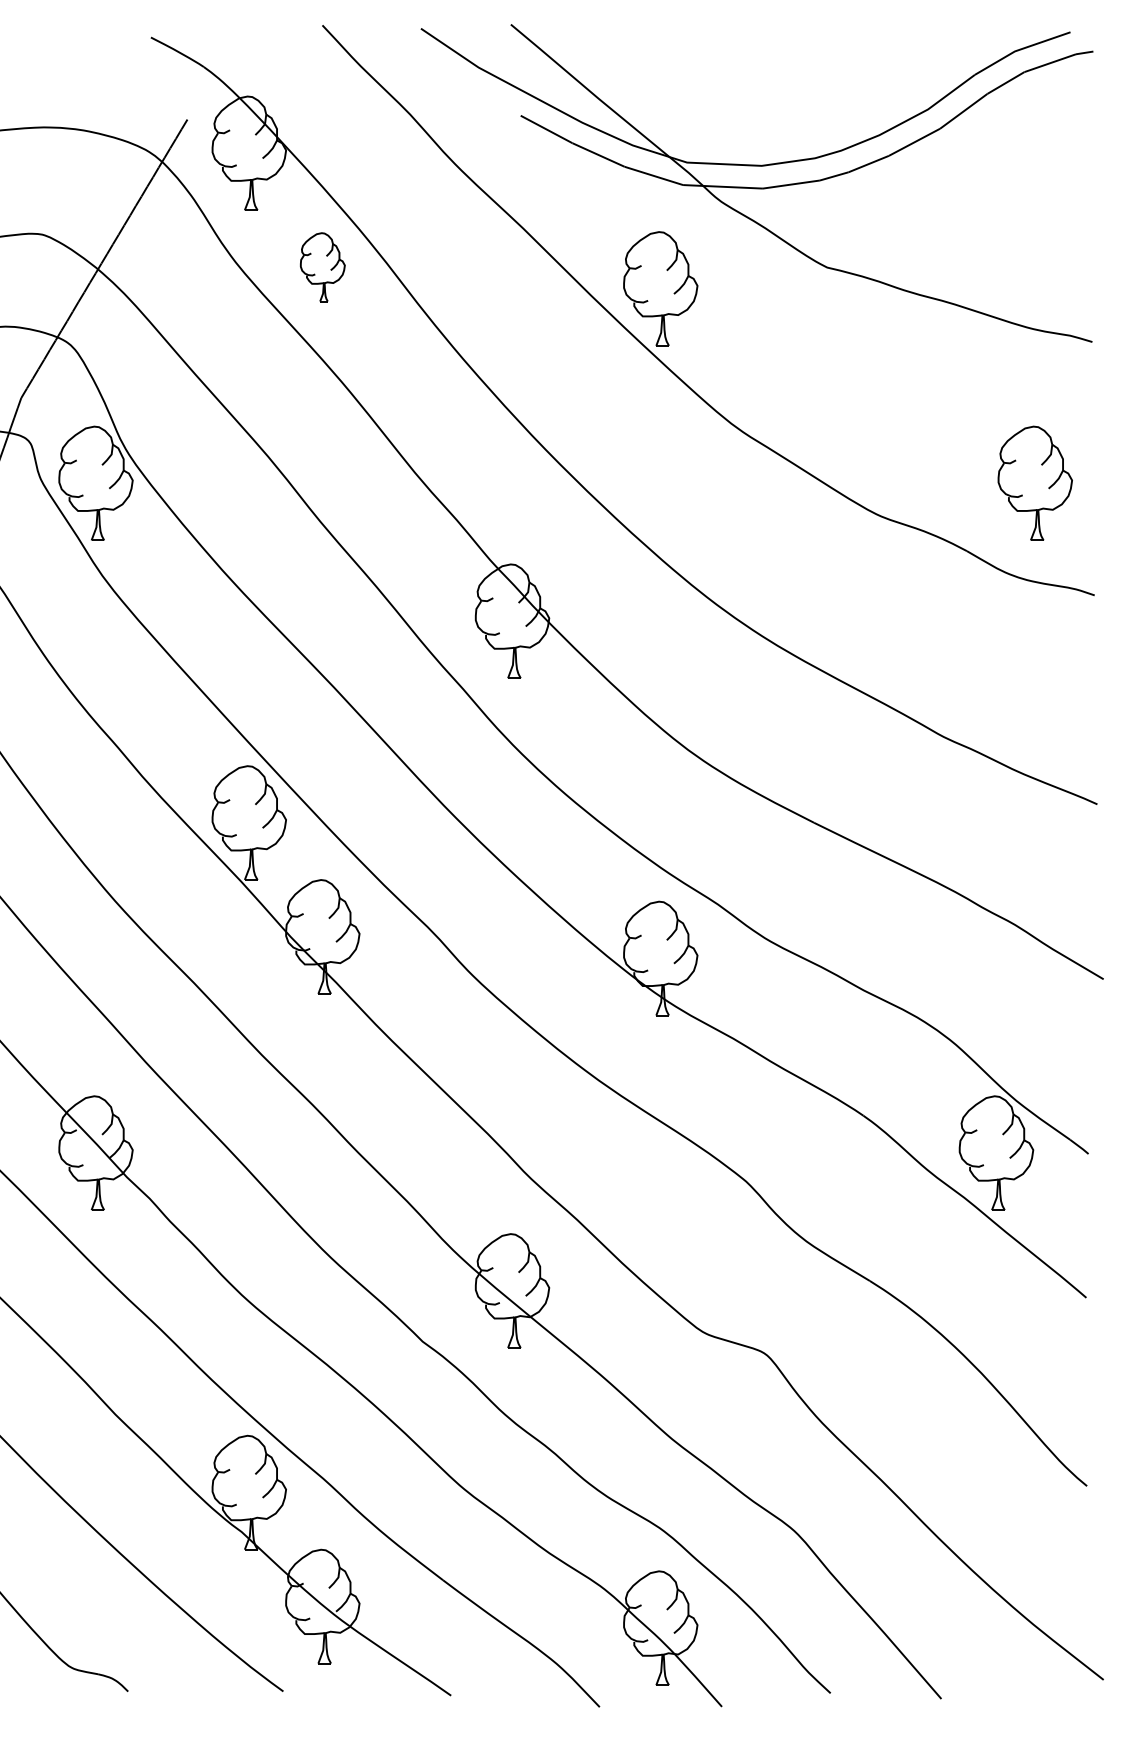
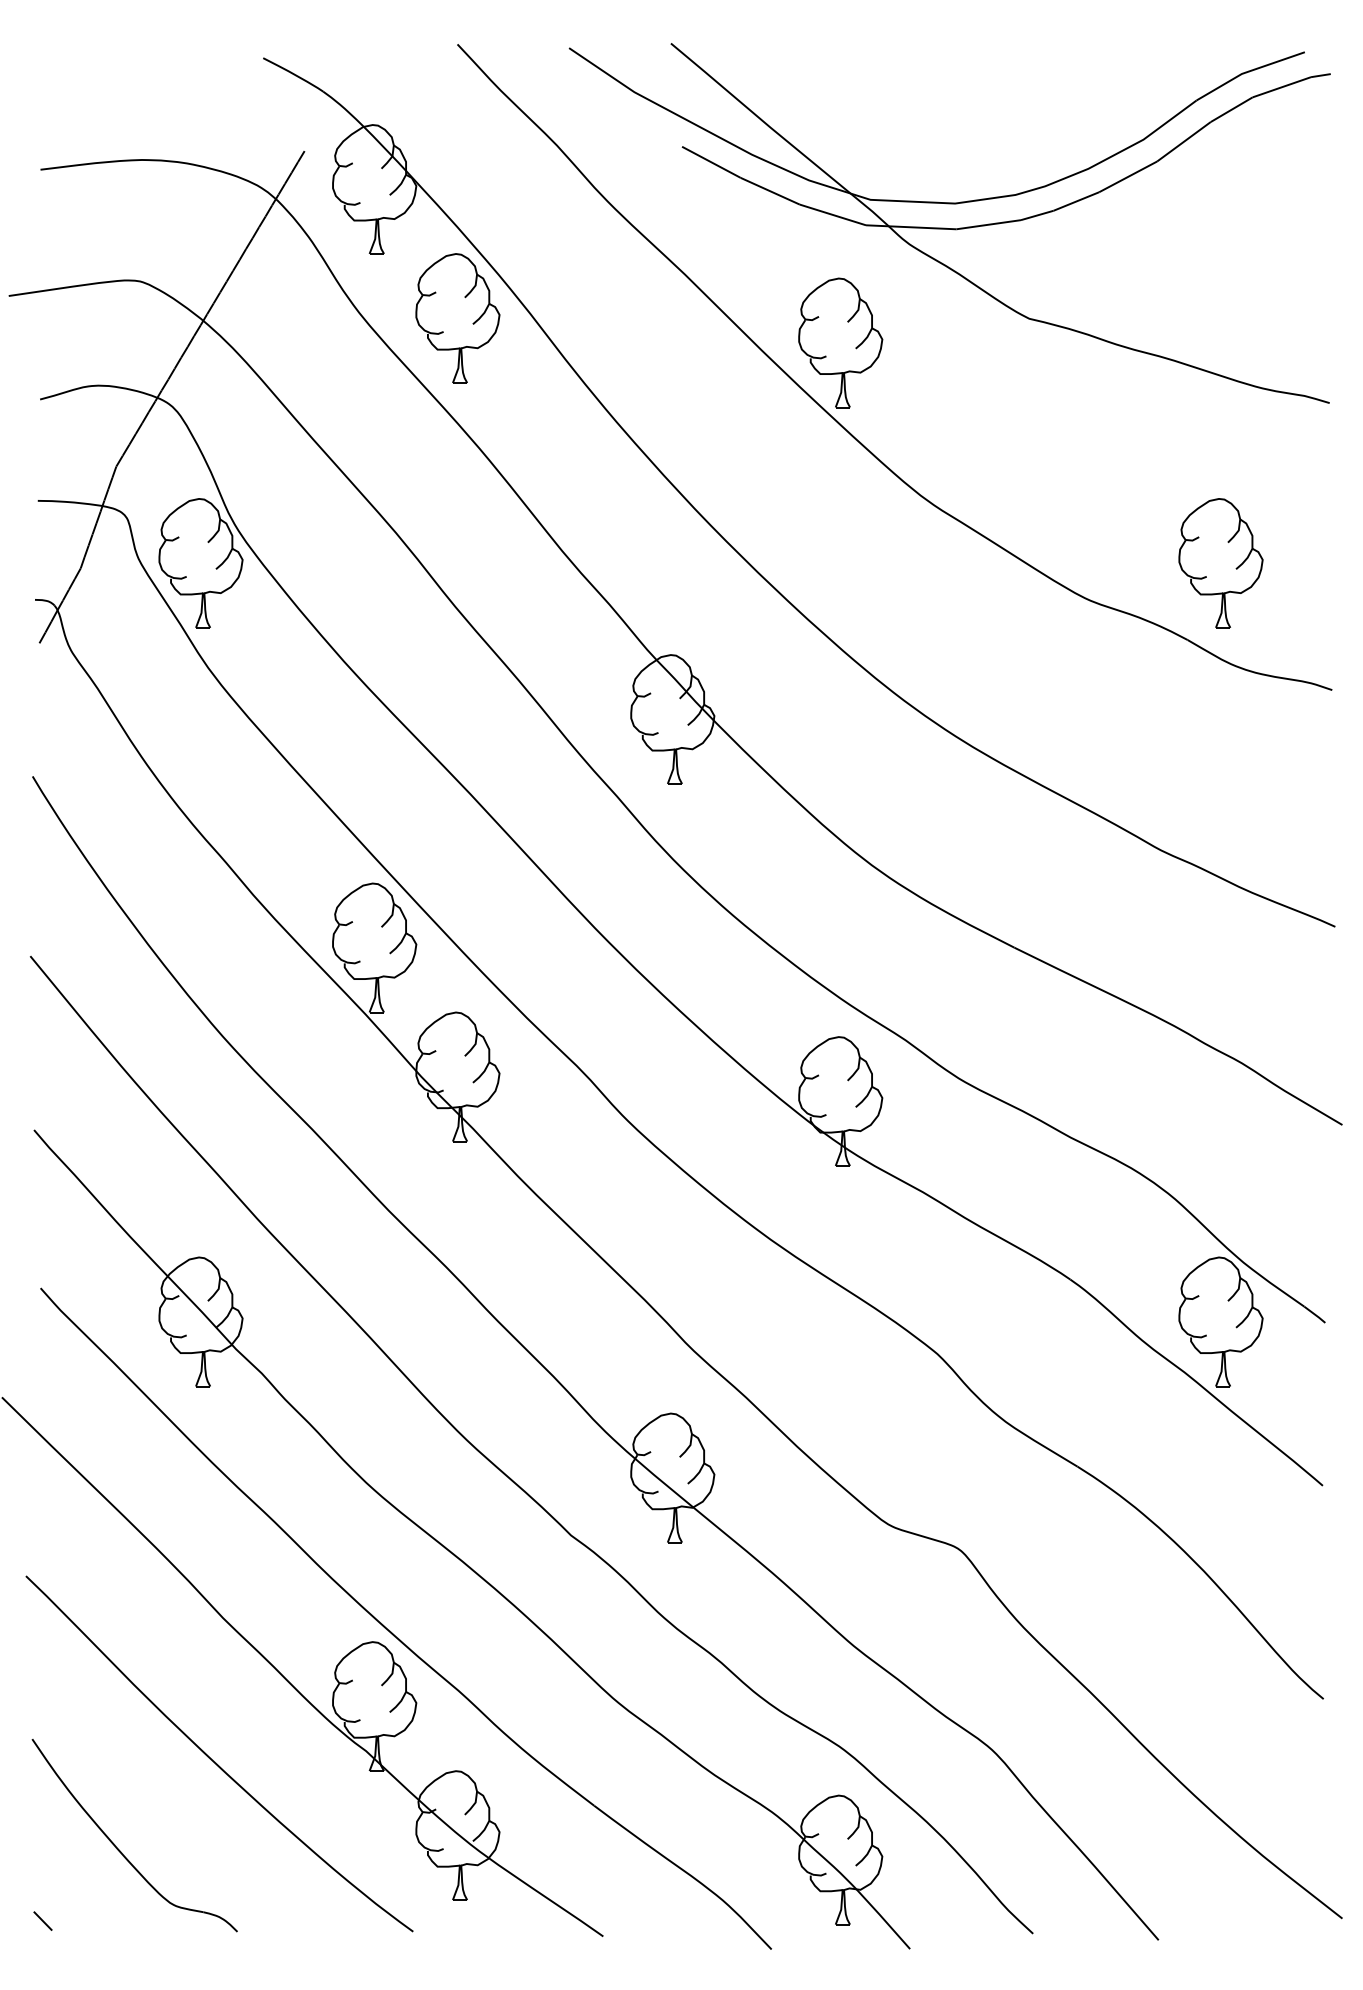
part: (322, 267) -> (457, 318), size x1.67
part: (1034, 483) -> (1220, 563), moved

